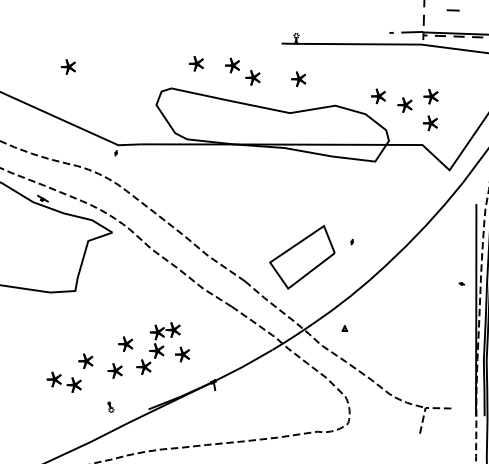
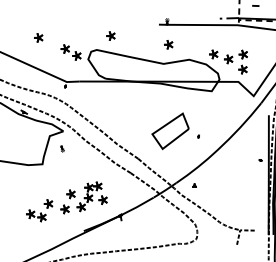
part: (241, 71) -> (70, 52), moved
part: (302, 257) -> (170, 131), moved
part: (110, 406) -> (62, 148), moved

